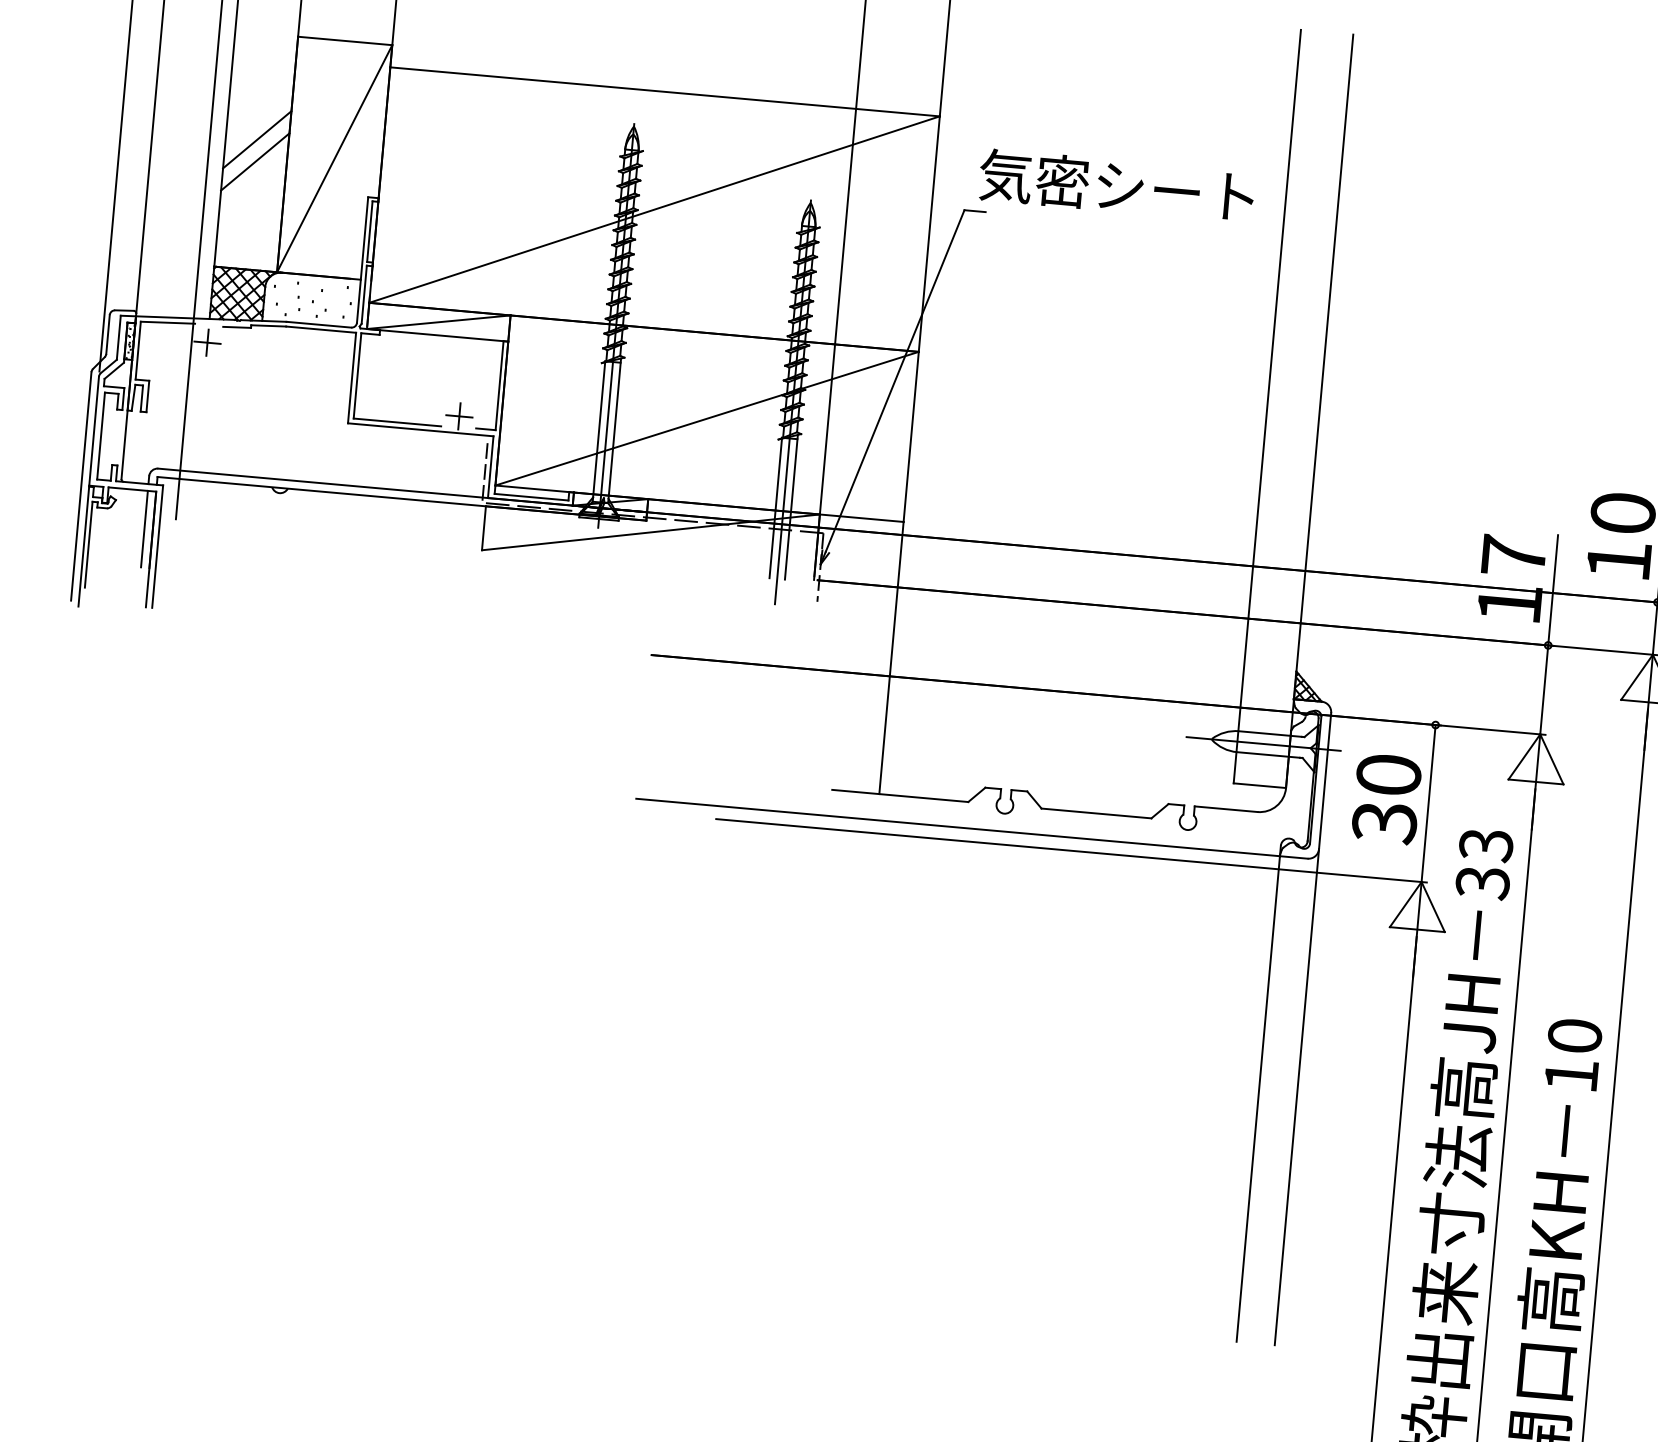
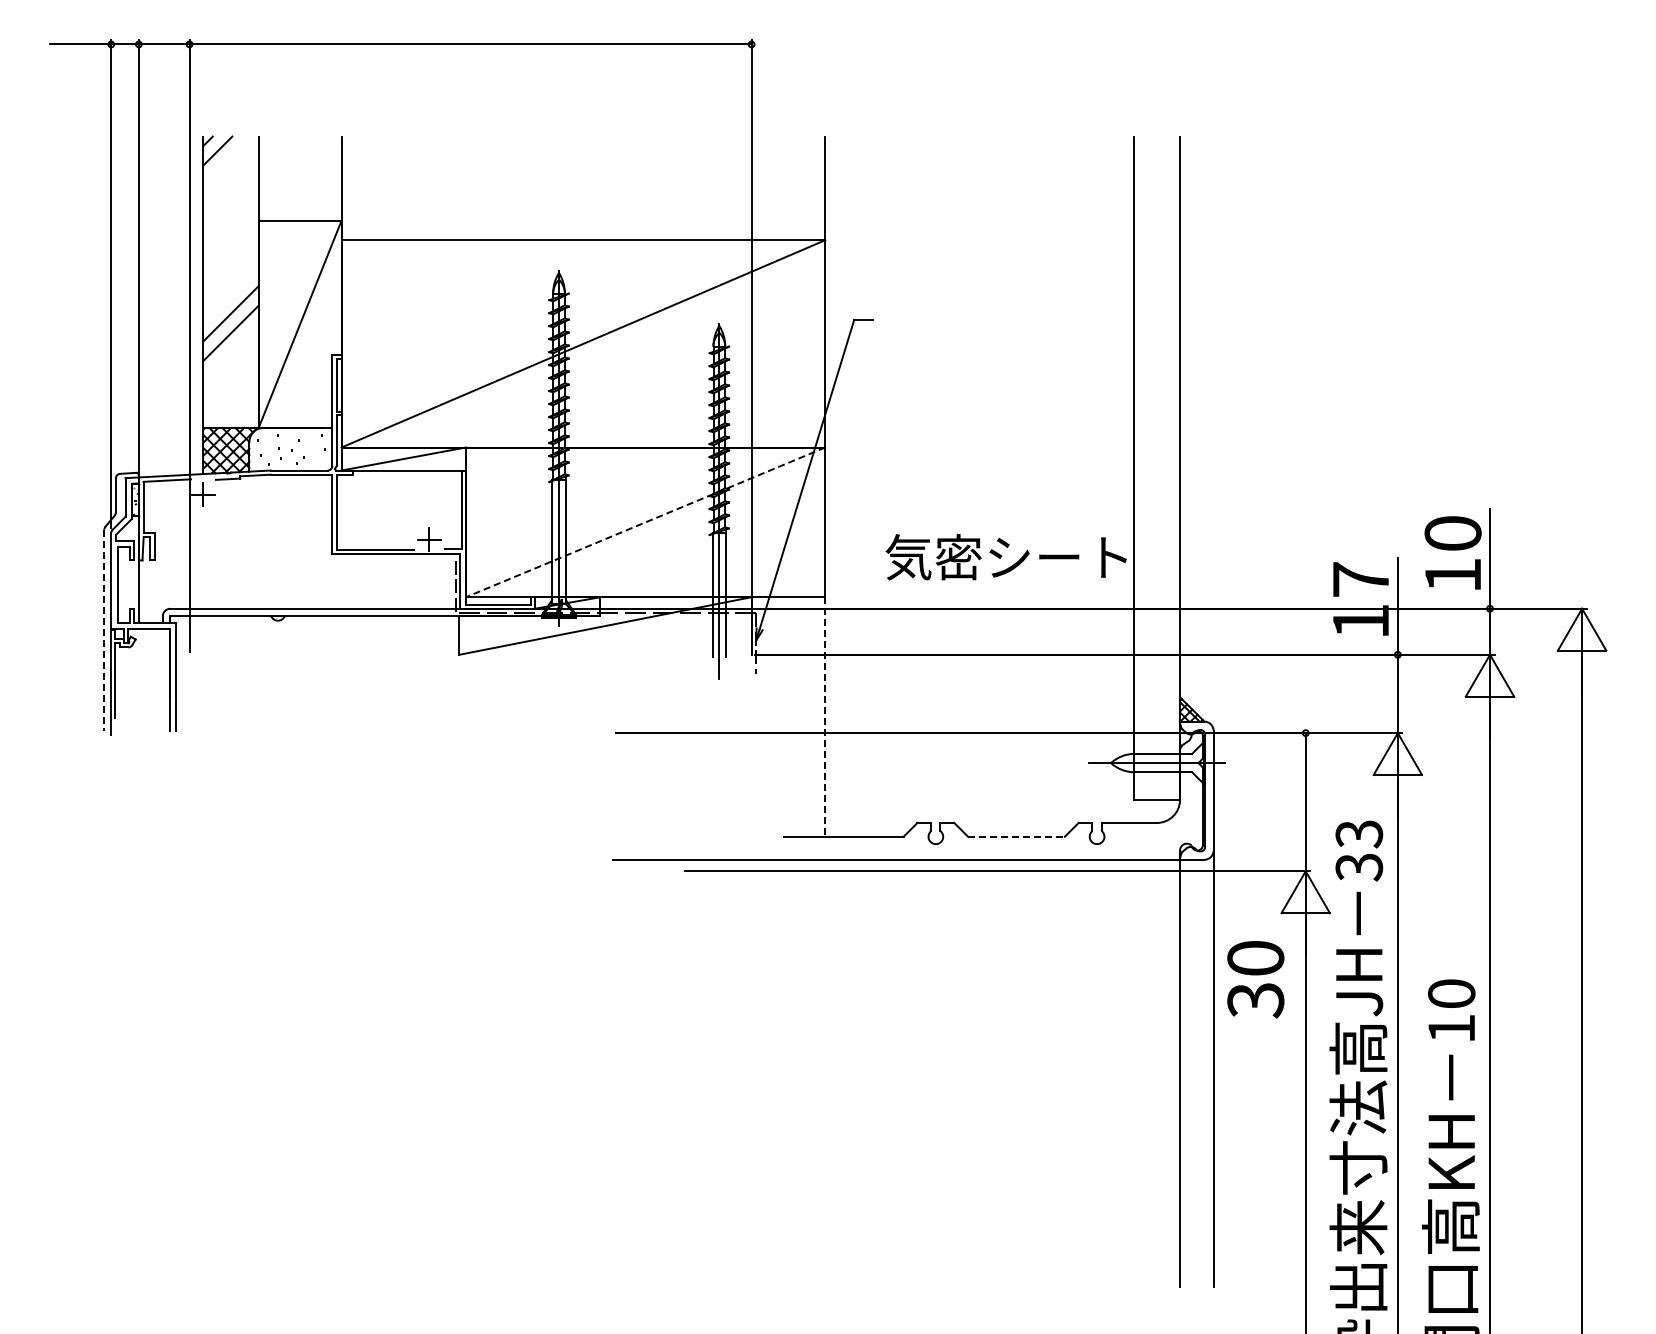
text: (1115, 186) -> (1005, 557), moved
line: (706, 418) -> (645, 522), solid -> dashed
line: (81, 486) -> (104, 630), solid -> dashed
line: (144, 528) -> (162, 662), removed
line: (891, 658) -> (825, 717), solid -> dashed
text: (1386, 798) -> (1255, 979), moved
line: (1096, 813) -> (1016, 836), solid -> dashed

